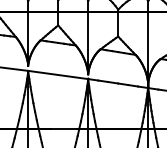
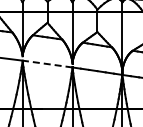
line: (58, 75) -> (47, 64), solid -> dashed

